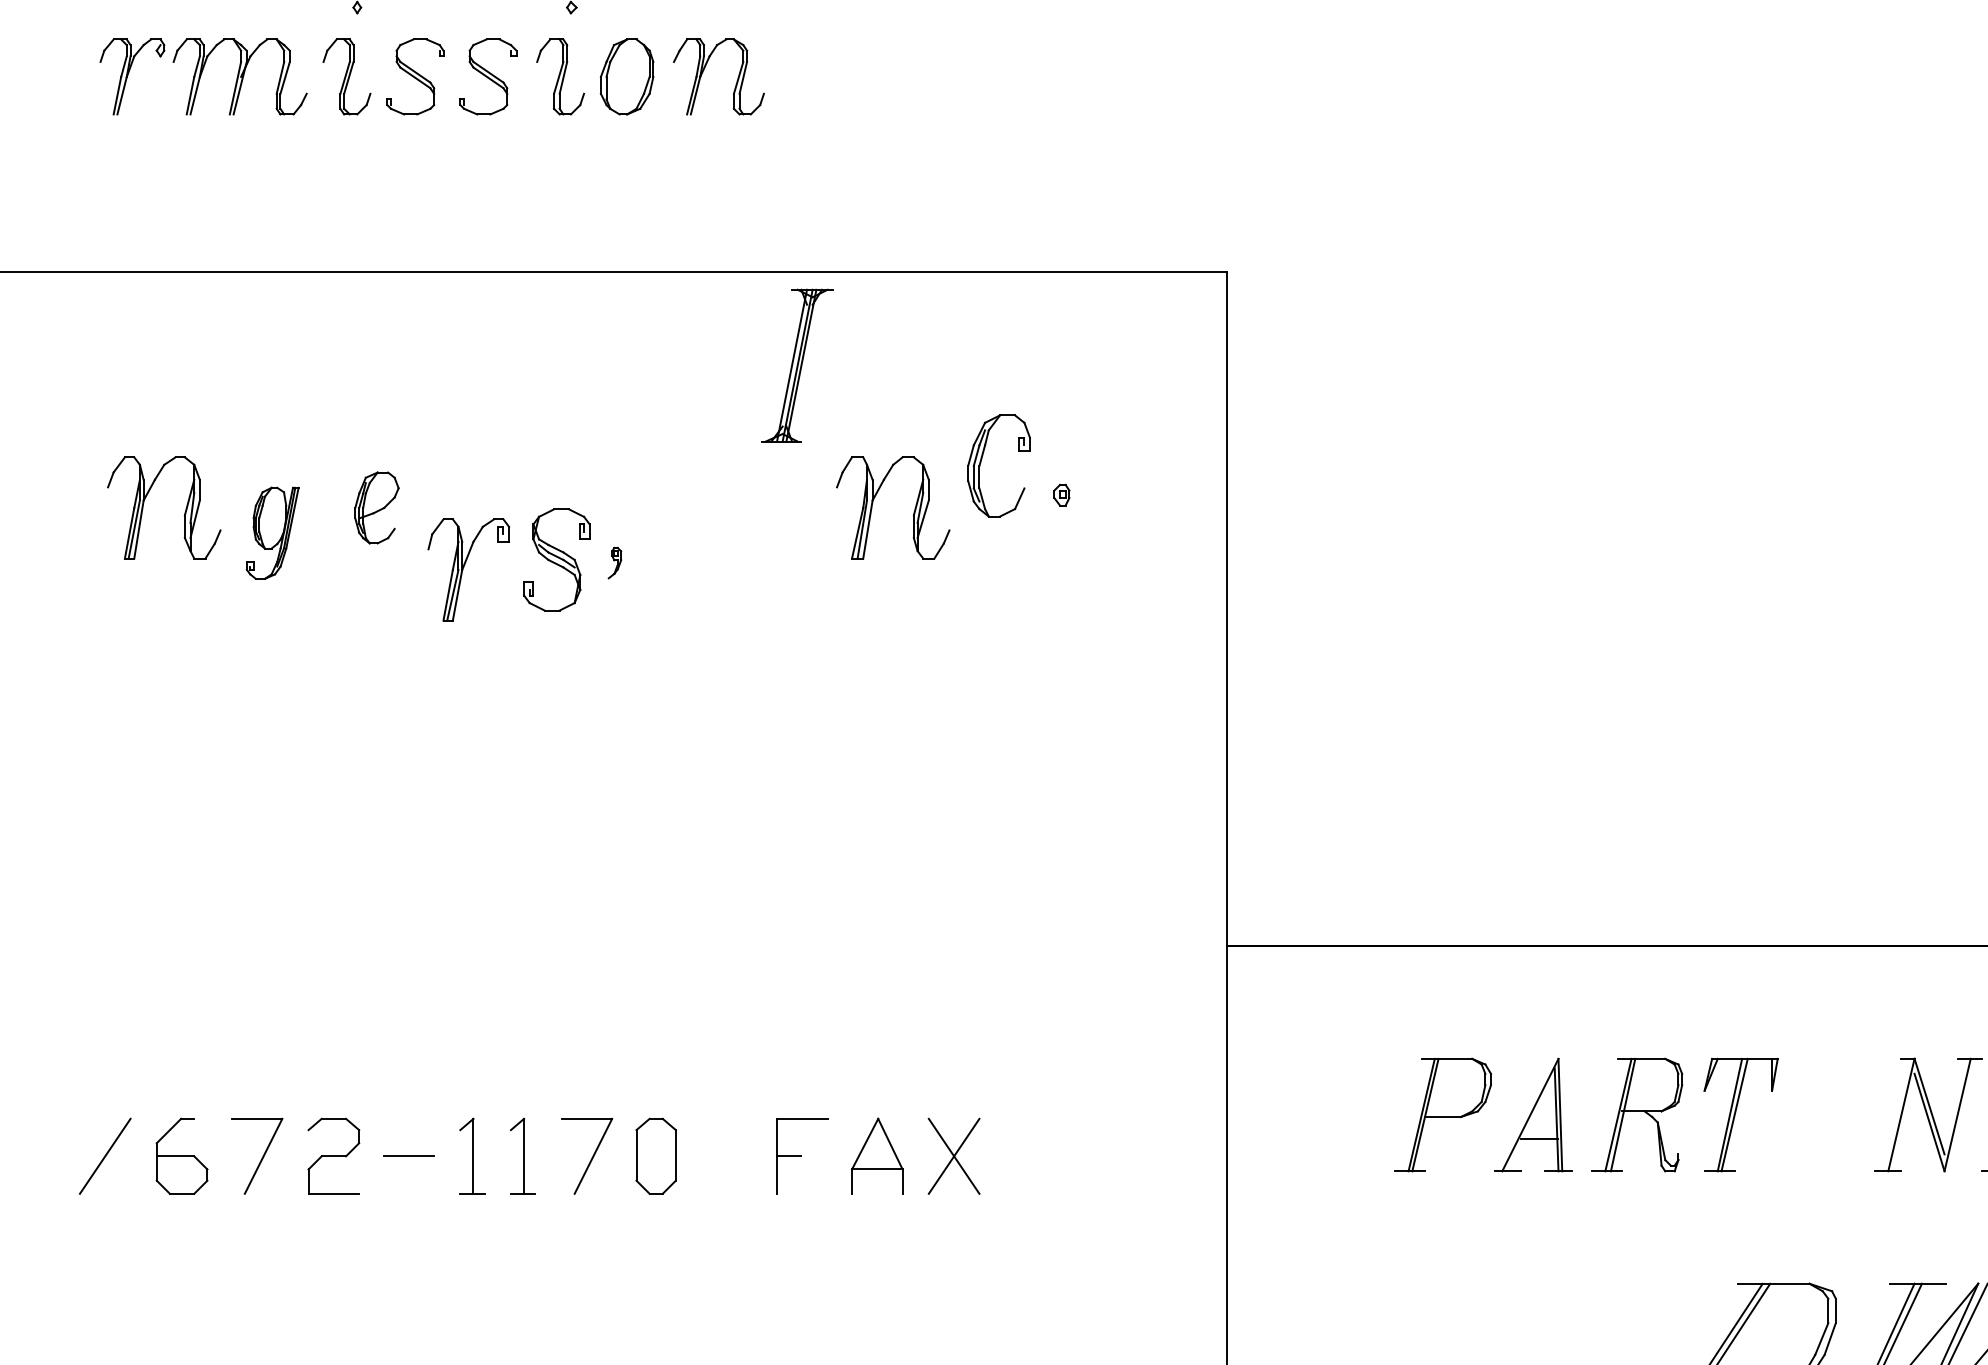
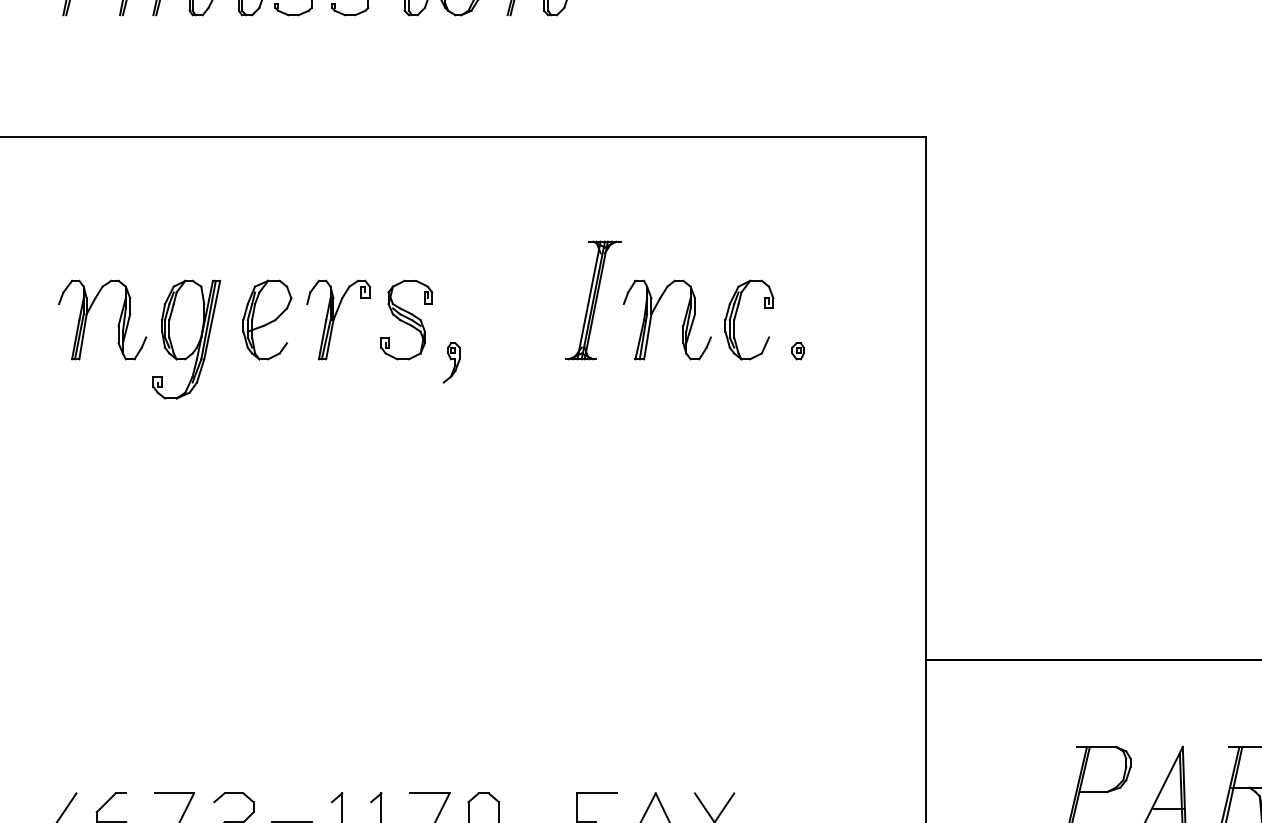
part: (797, 365) -> (593, 300), moved
part: (982, 459) -> (736, 315), moved
part: (1061, 494) -> (797, 350), moved
part: (376, 507) -> (267, 319), size x1.43
part: (272, 533) -> (186, 339), size x1.67
part: (556, 559) -> (406, 319), moved
part: (614, 562) -> (451, 362), size x1.67
part: (468, 569) -> (338, 319), moved

